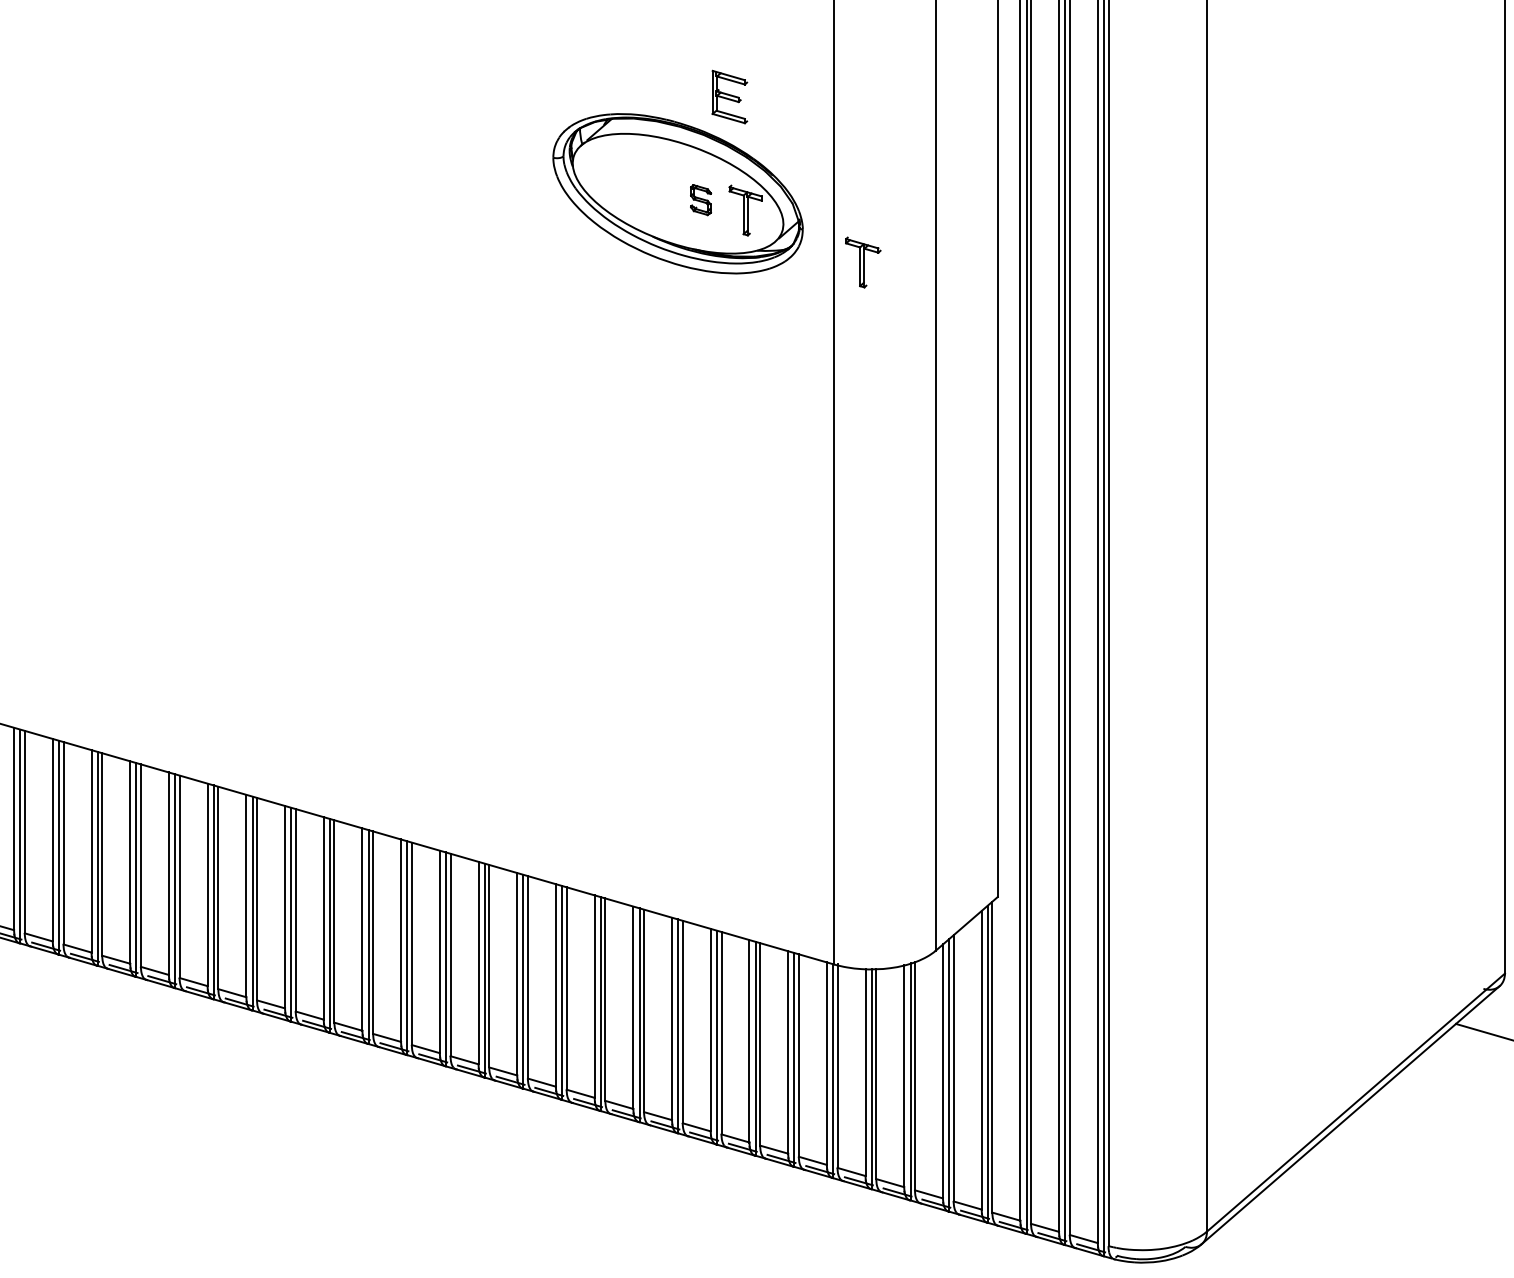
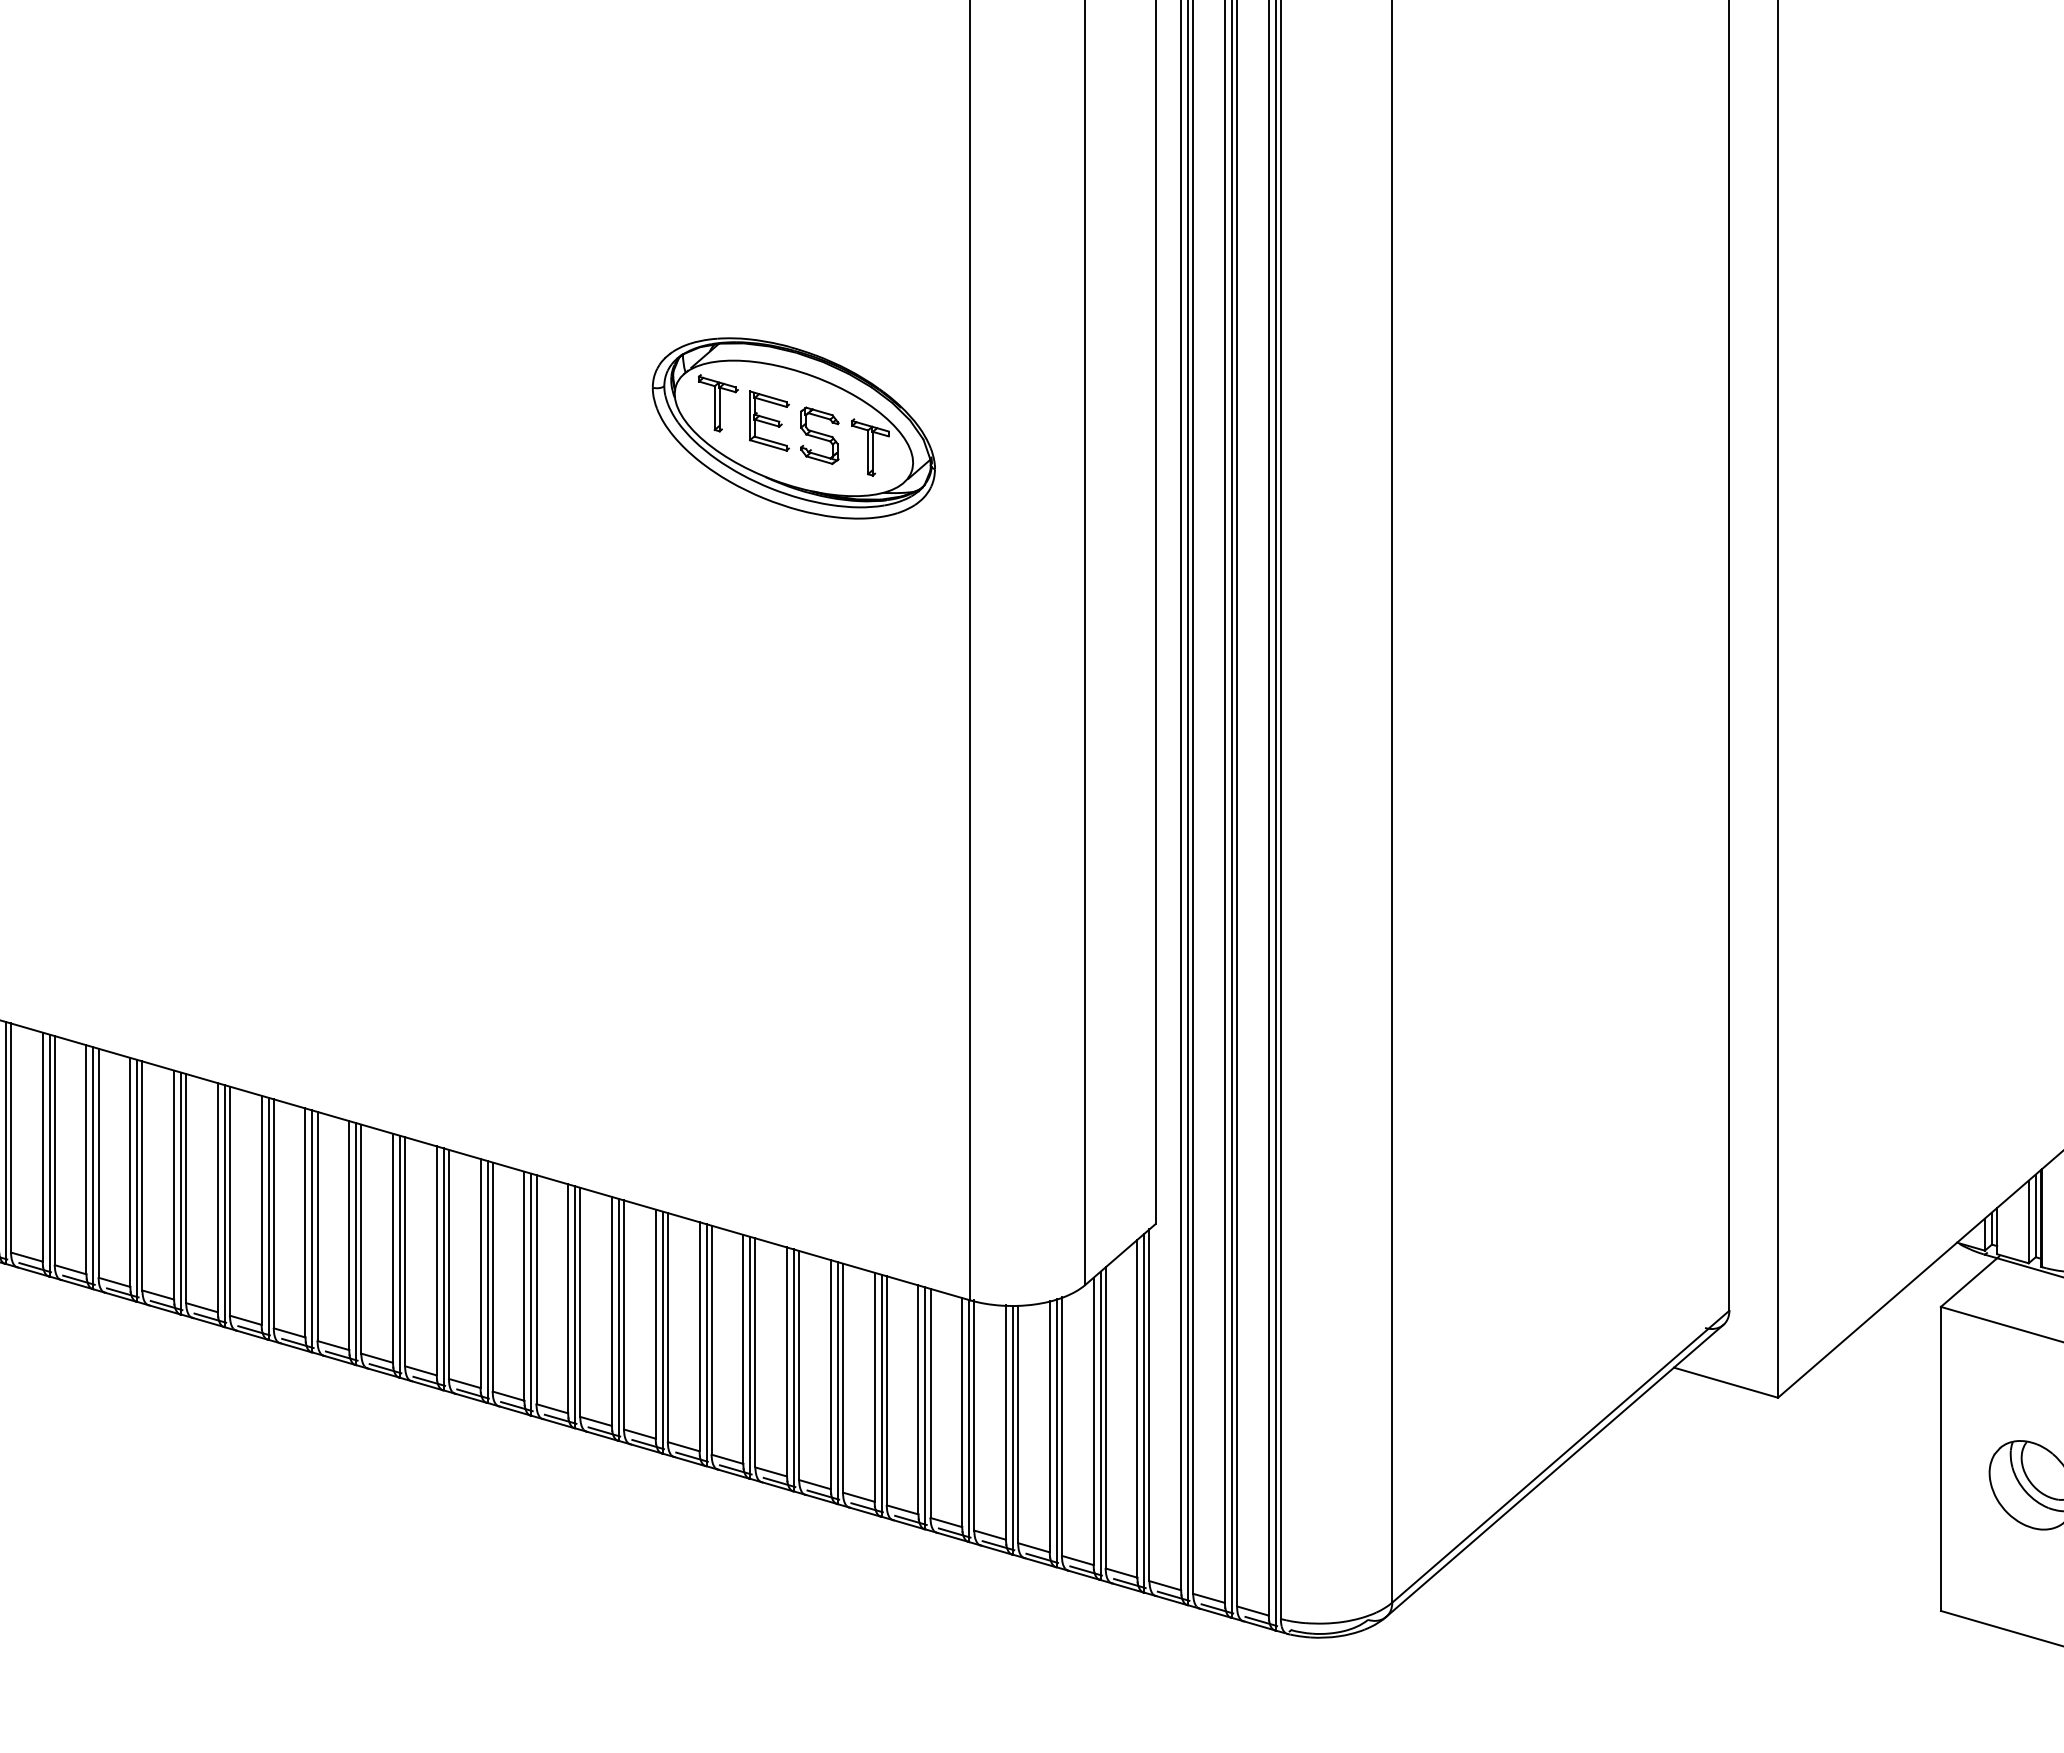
part: (729, 96) -> (769, 420), moved
part: (700, 199) -> (819, 435), size x1.67
part: (863, 262) -> (718, 403), moved

